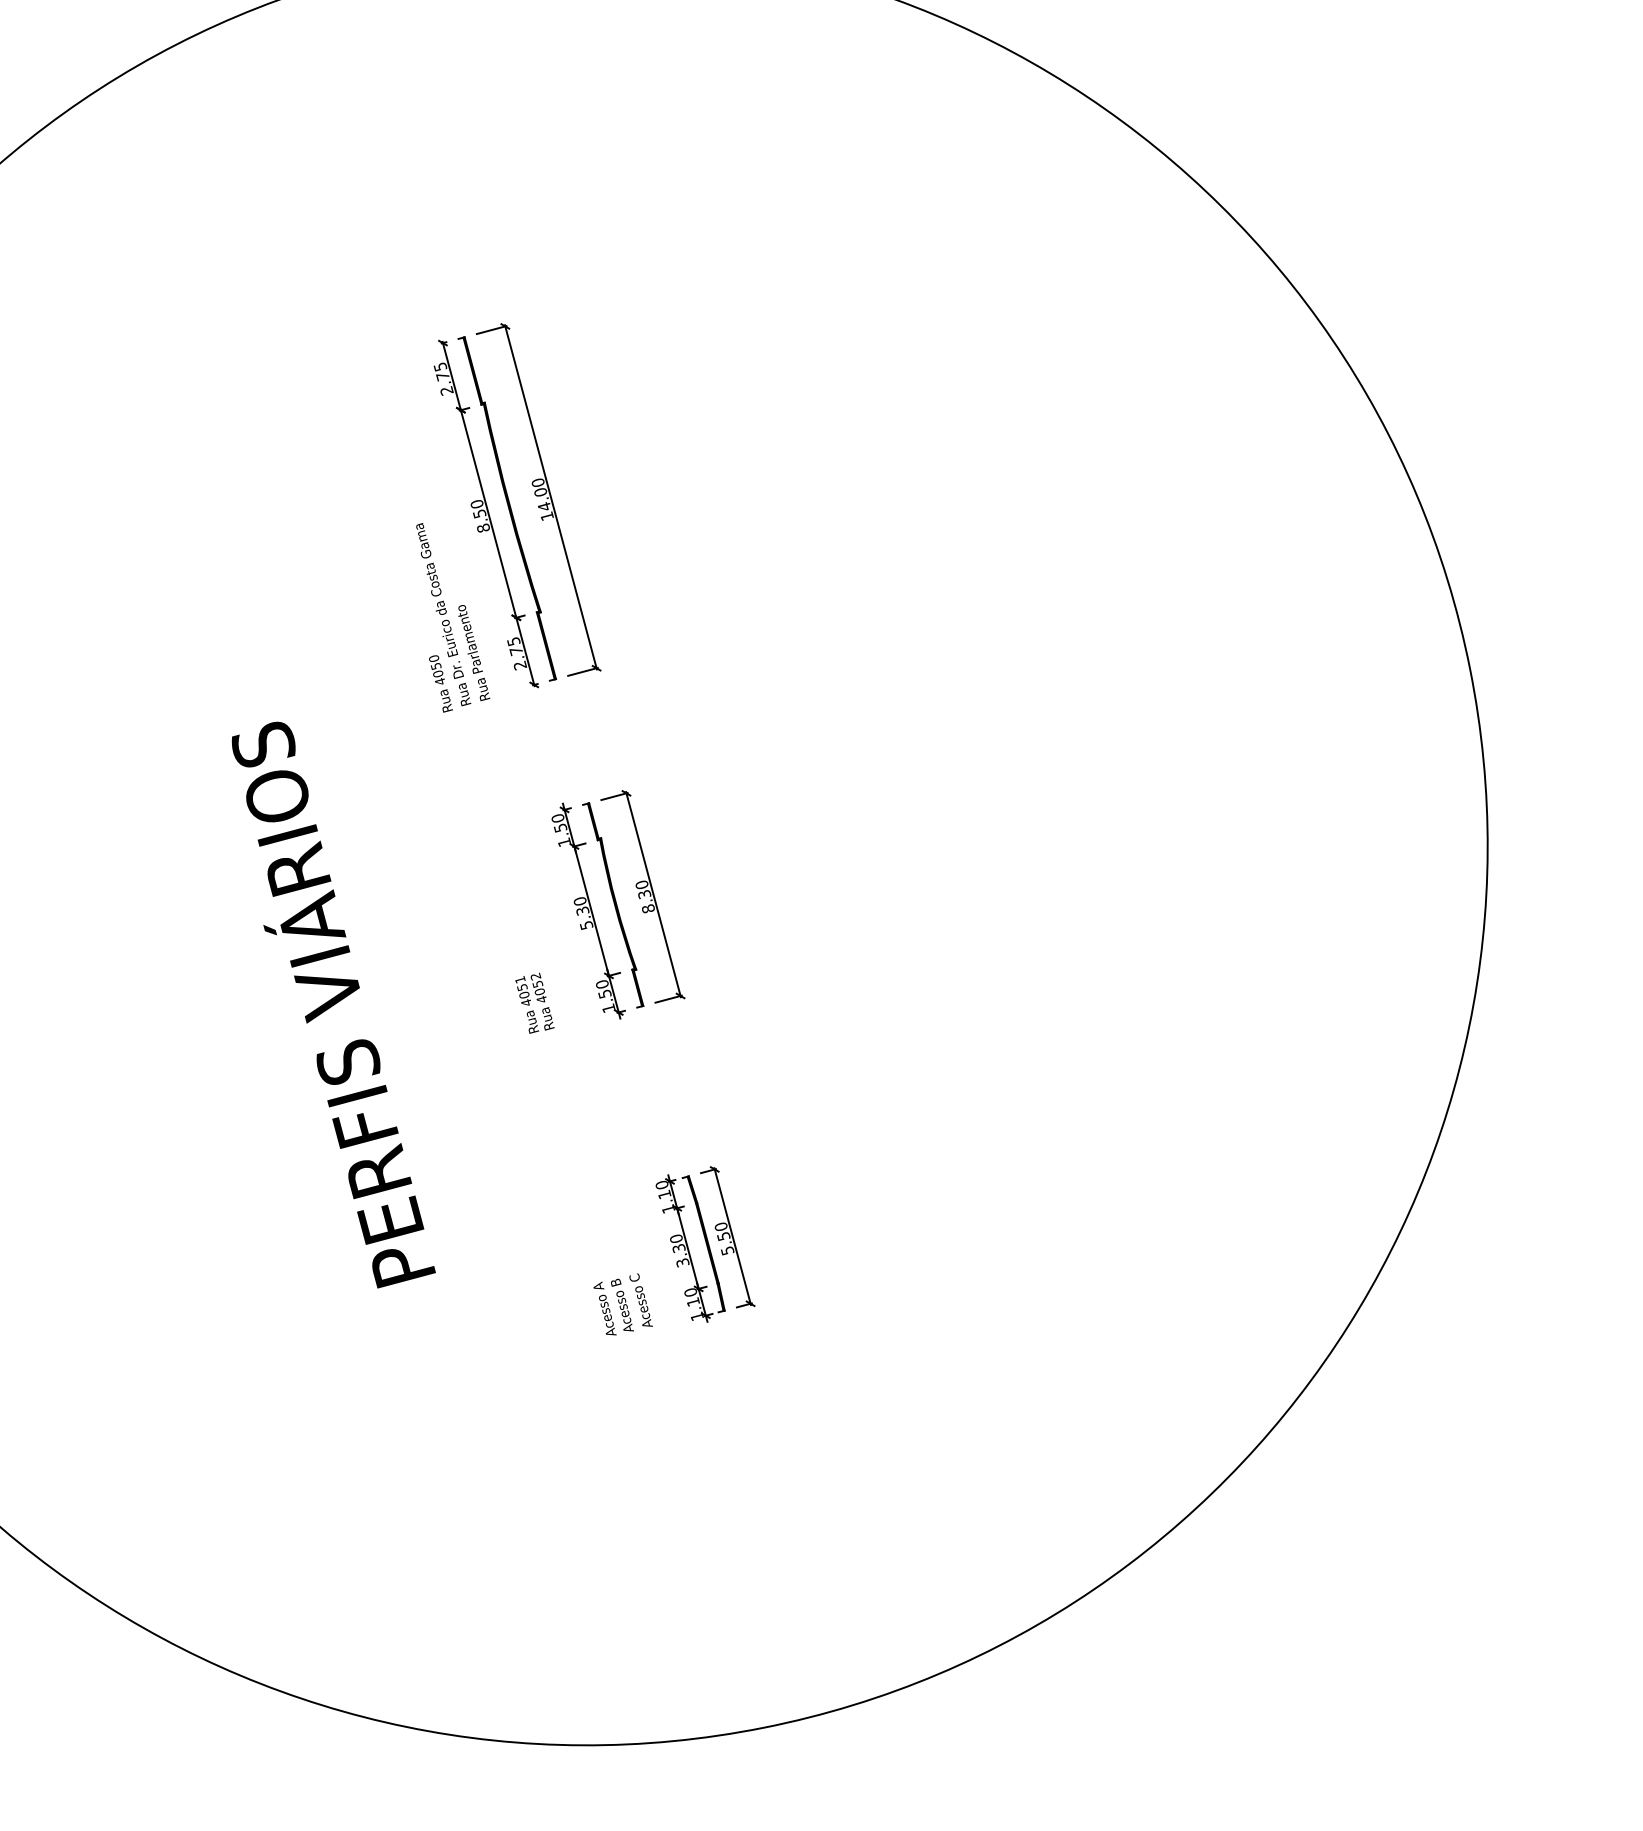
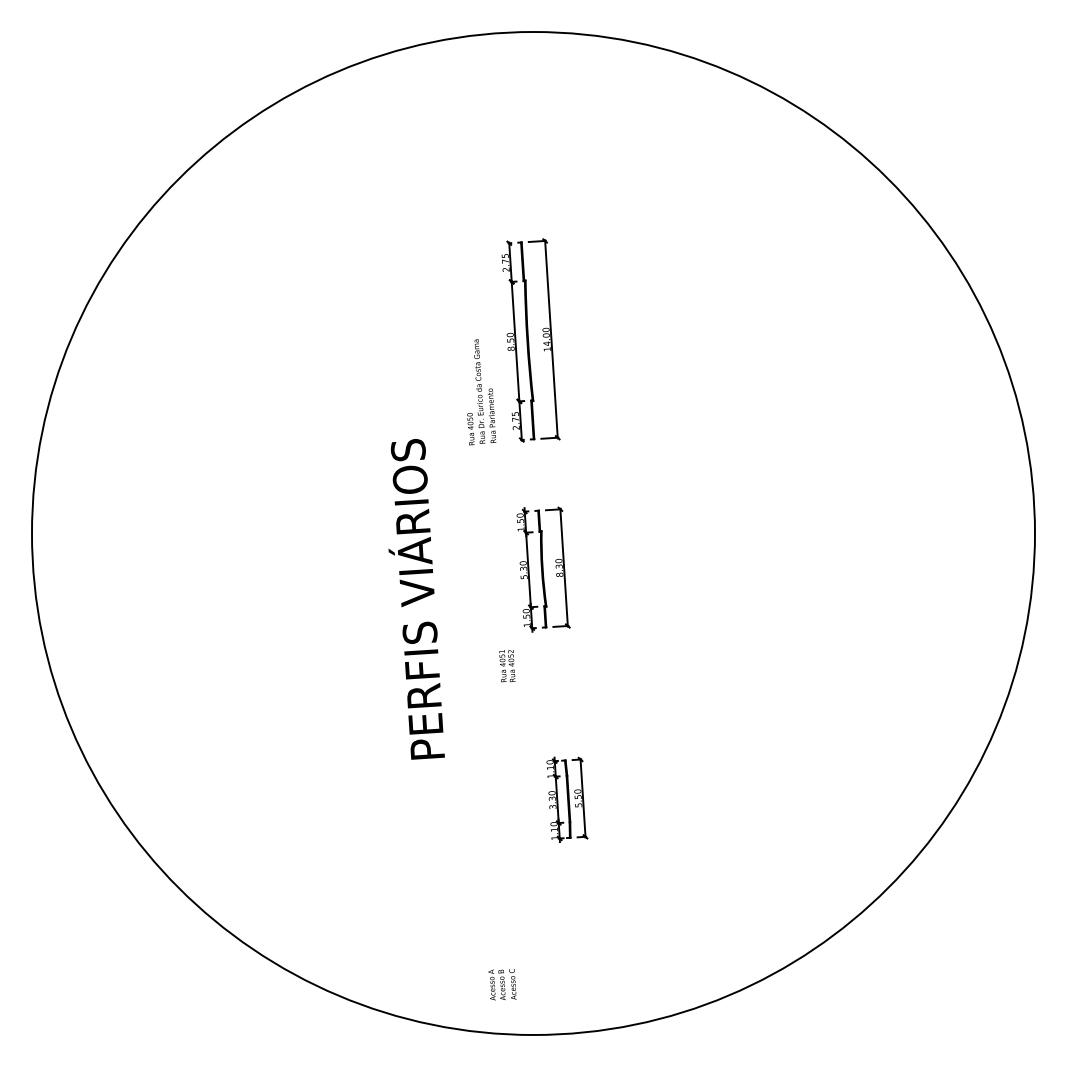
text: (330, 1004) -> (416, 599), moved
text: (535, 1004) -> (507, 666), moved
part: (705, 1244) -> (567, 799), moved
text: (622, 1304) -> (502, 984), moved

